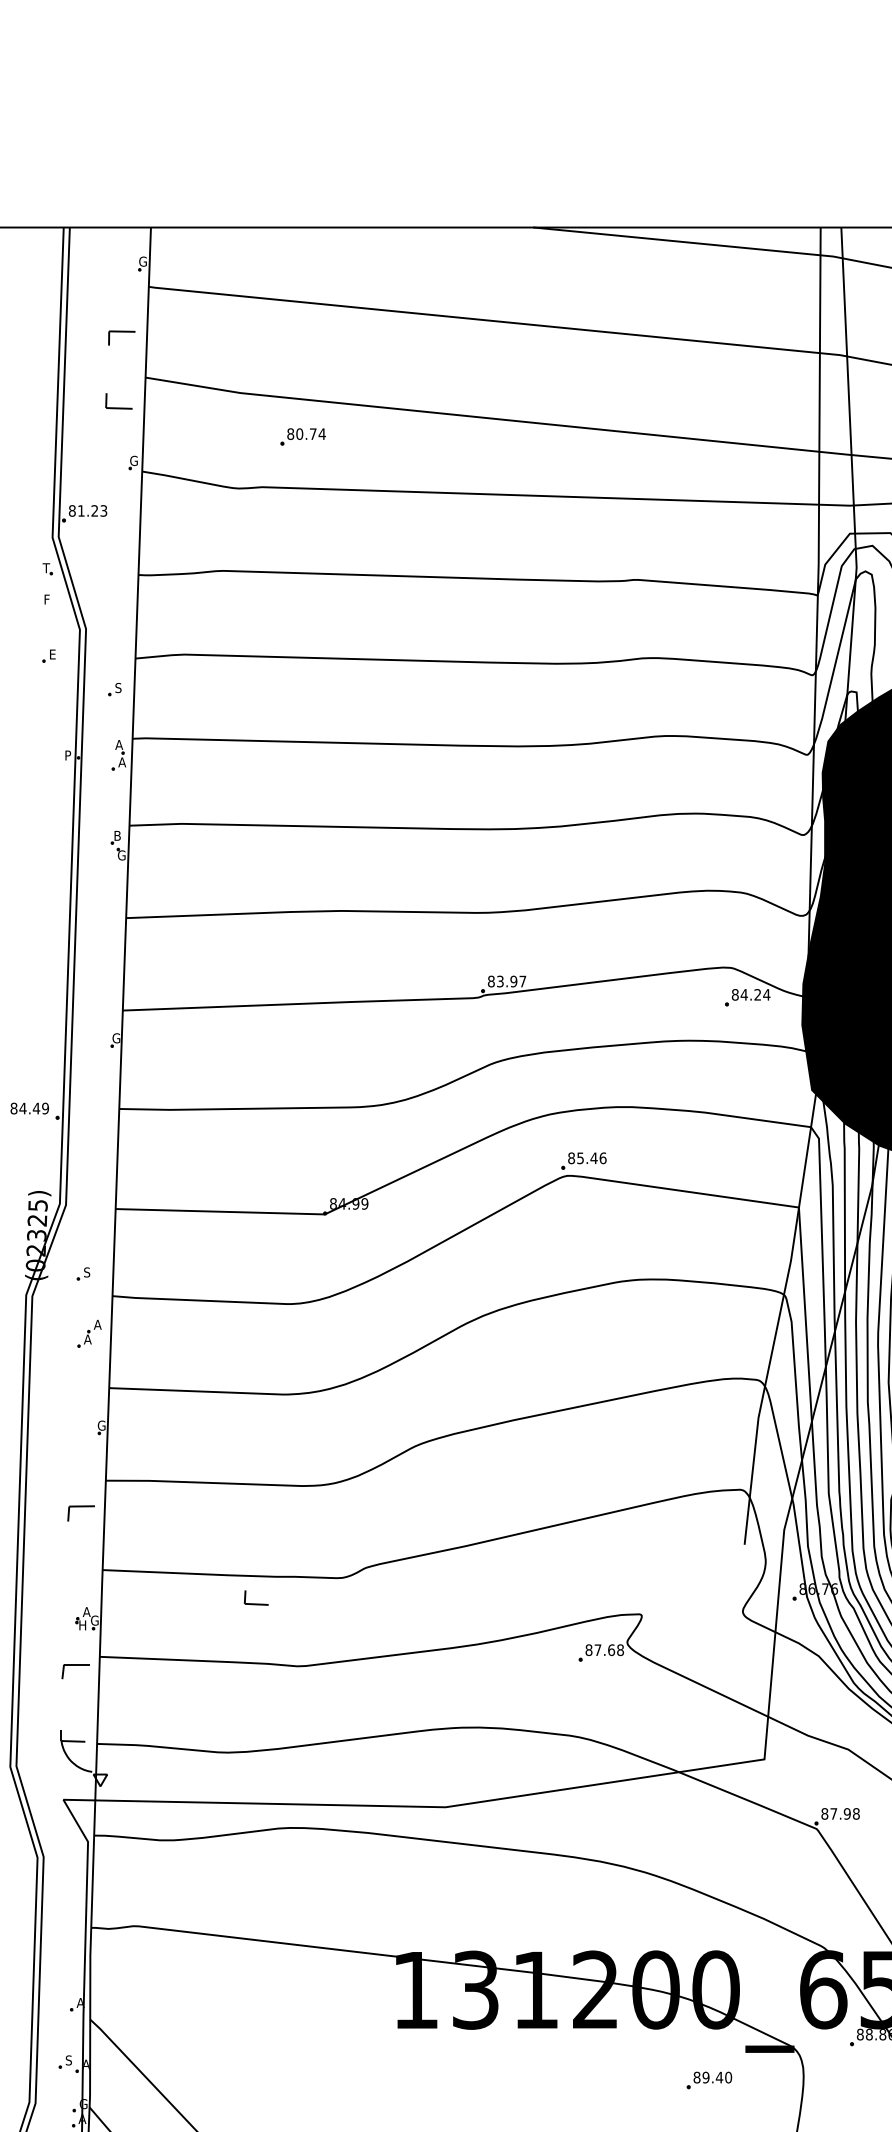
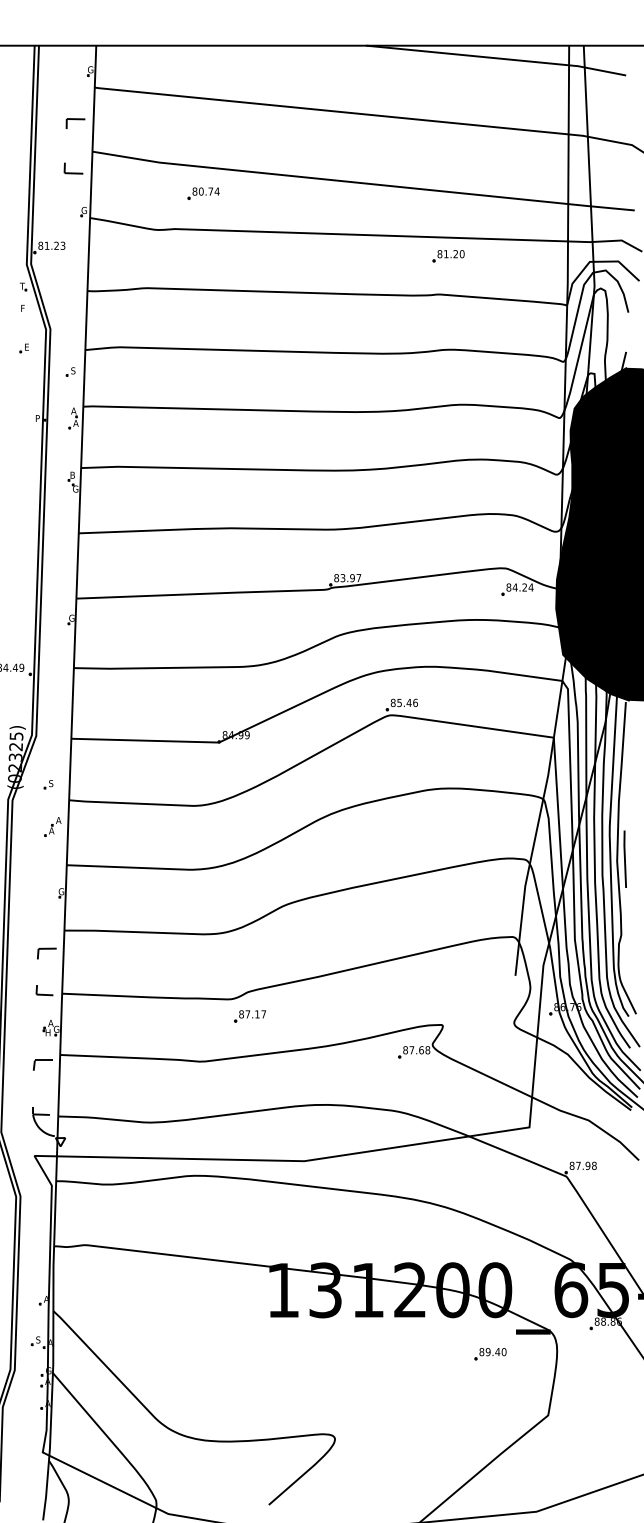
part: (649, 526) -> (448, 256), added
part: (256, 1598) -> (44, 990), moved
part: (367, 1602) -> (249, 1016), added

